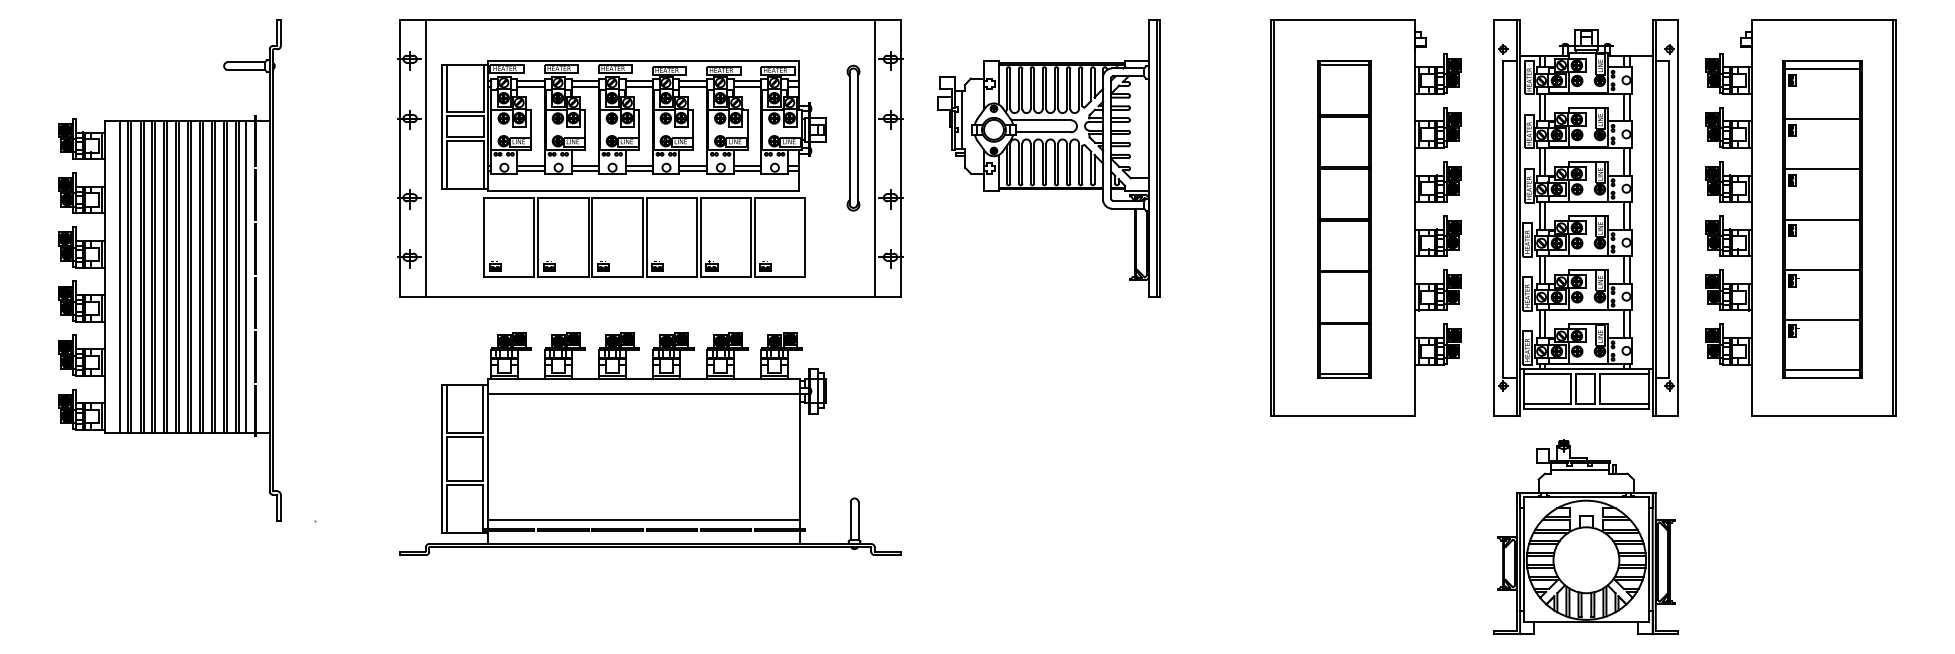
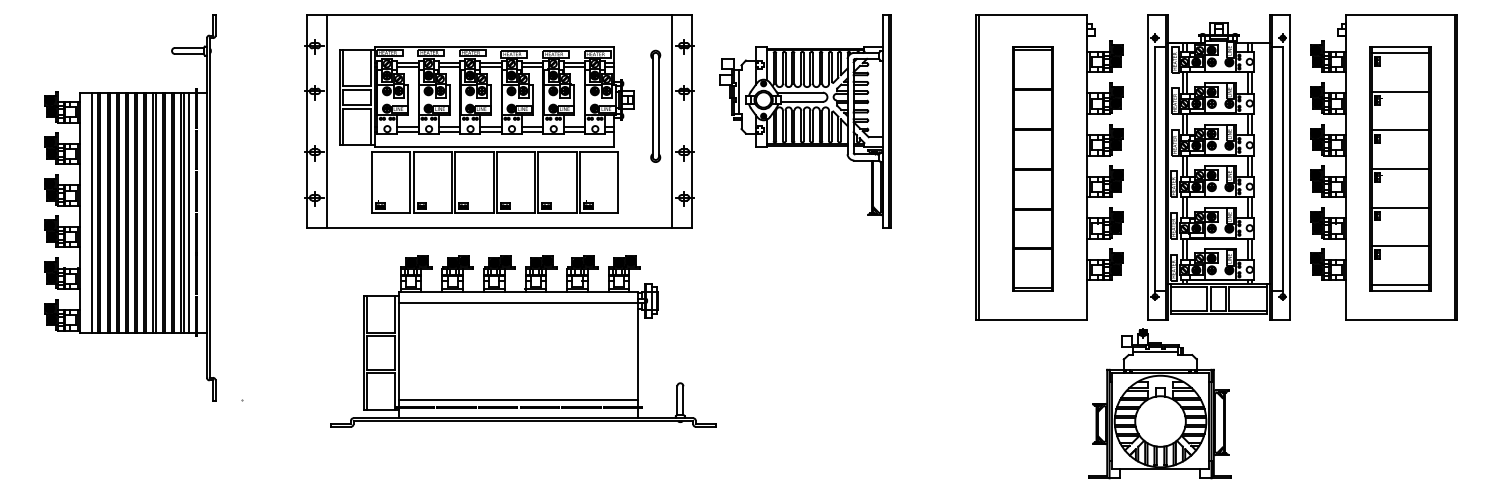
part: (650, 443) -> (523, 341), moved
part: (1585, 536) -> (1159, 403), moved

